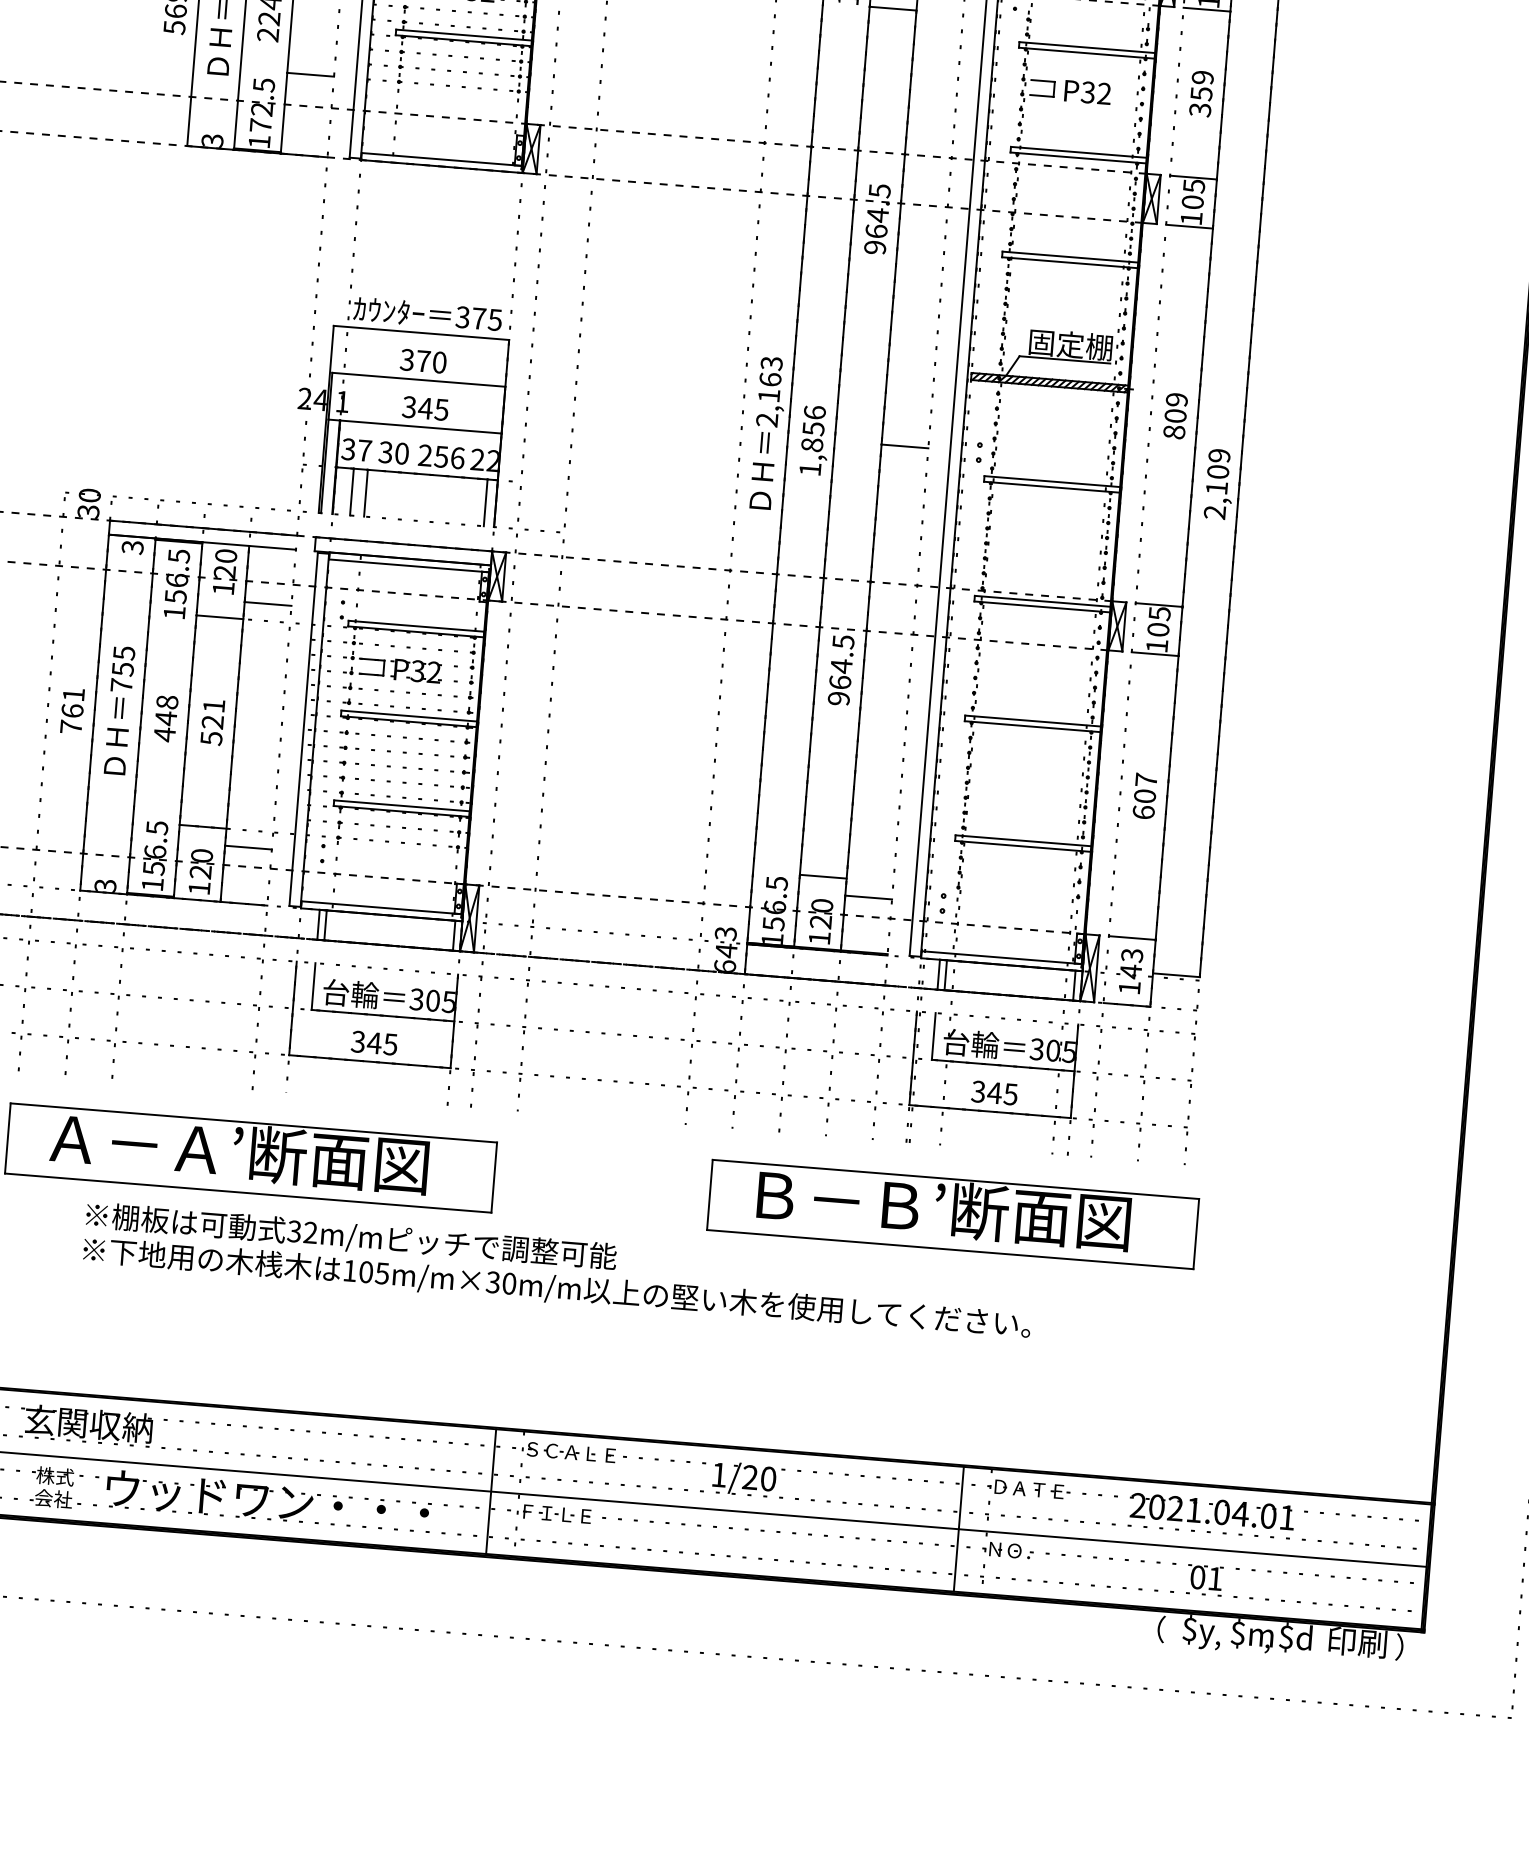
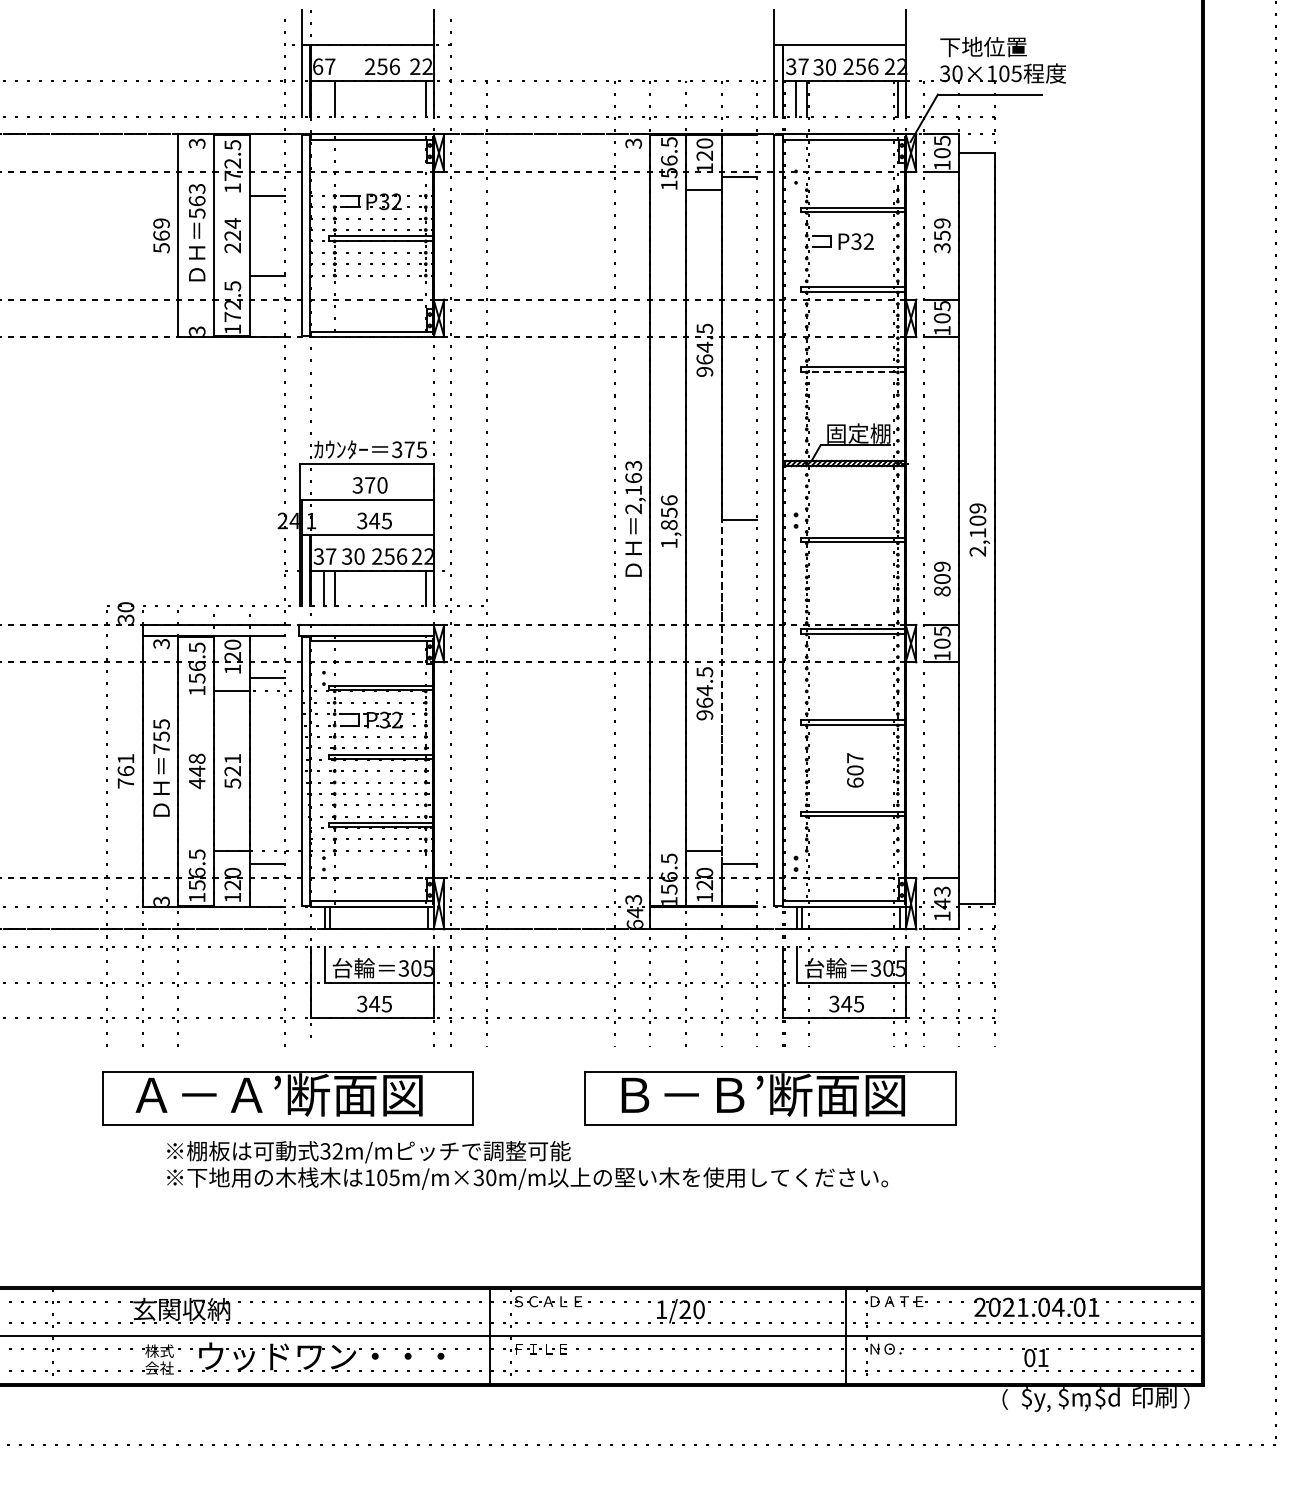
line: (1070, 262) -> (853, 371), solid -> dashed
text: (1175, 415) -> (942, 578), moved
line: (863, 670) -> (721, 692), solid -> dashed
text: (1145, 796) -> (855, 770), moved
part: (952, 1214) -> (770, 1098), moved

